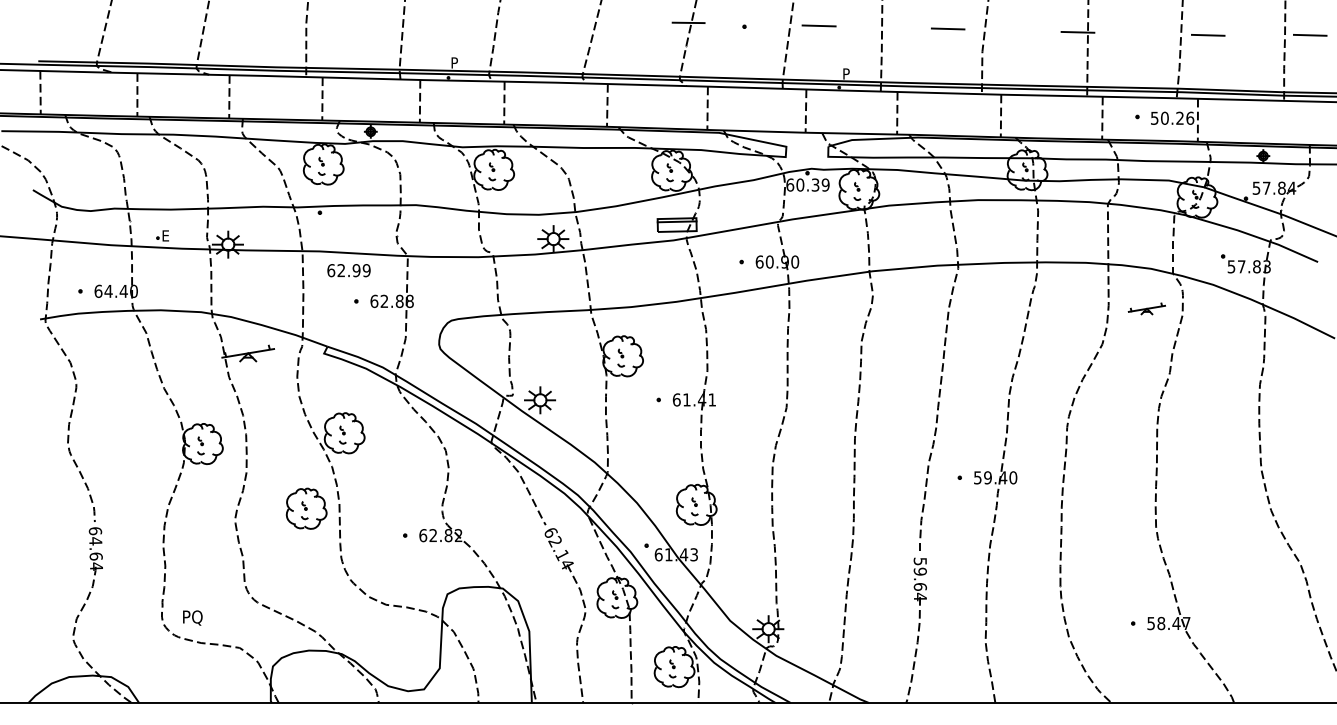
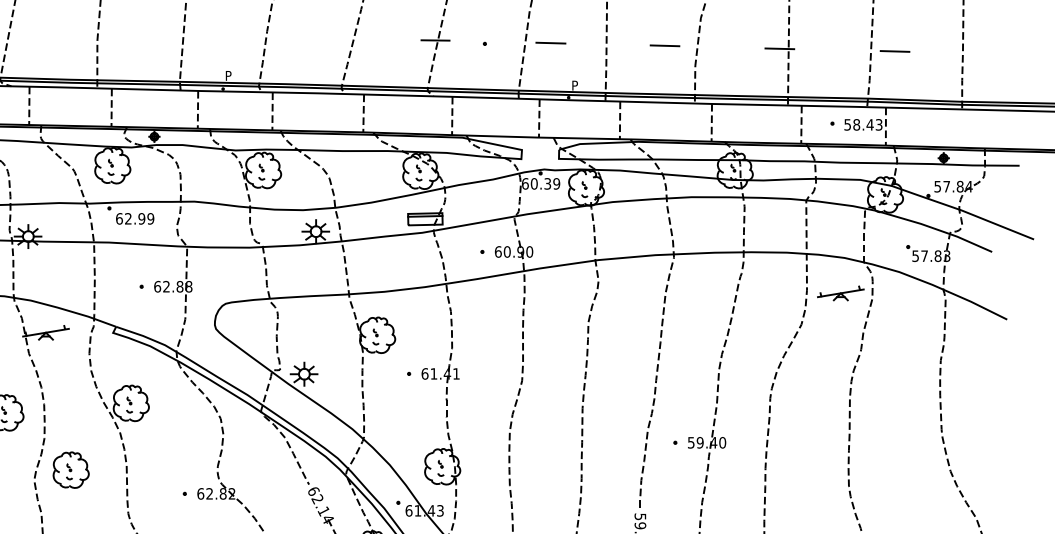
line: (1310, 35) -> (985, 51), removed
text: (1177, 117) -> (867, 124), 50.26 -> 58.43
text: (348, 270) -> (134, 218), moved
part: (1146, 308) -> (840, 293), size x1.43
part: (306, 508) -> (71, 469), moved

